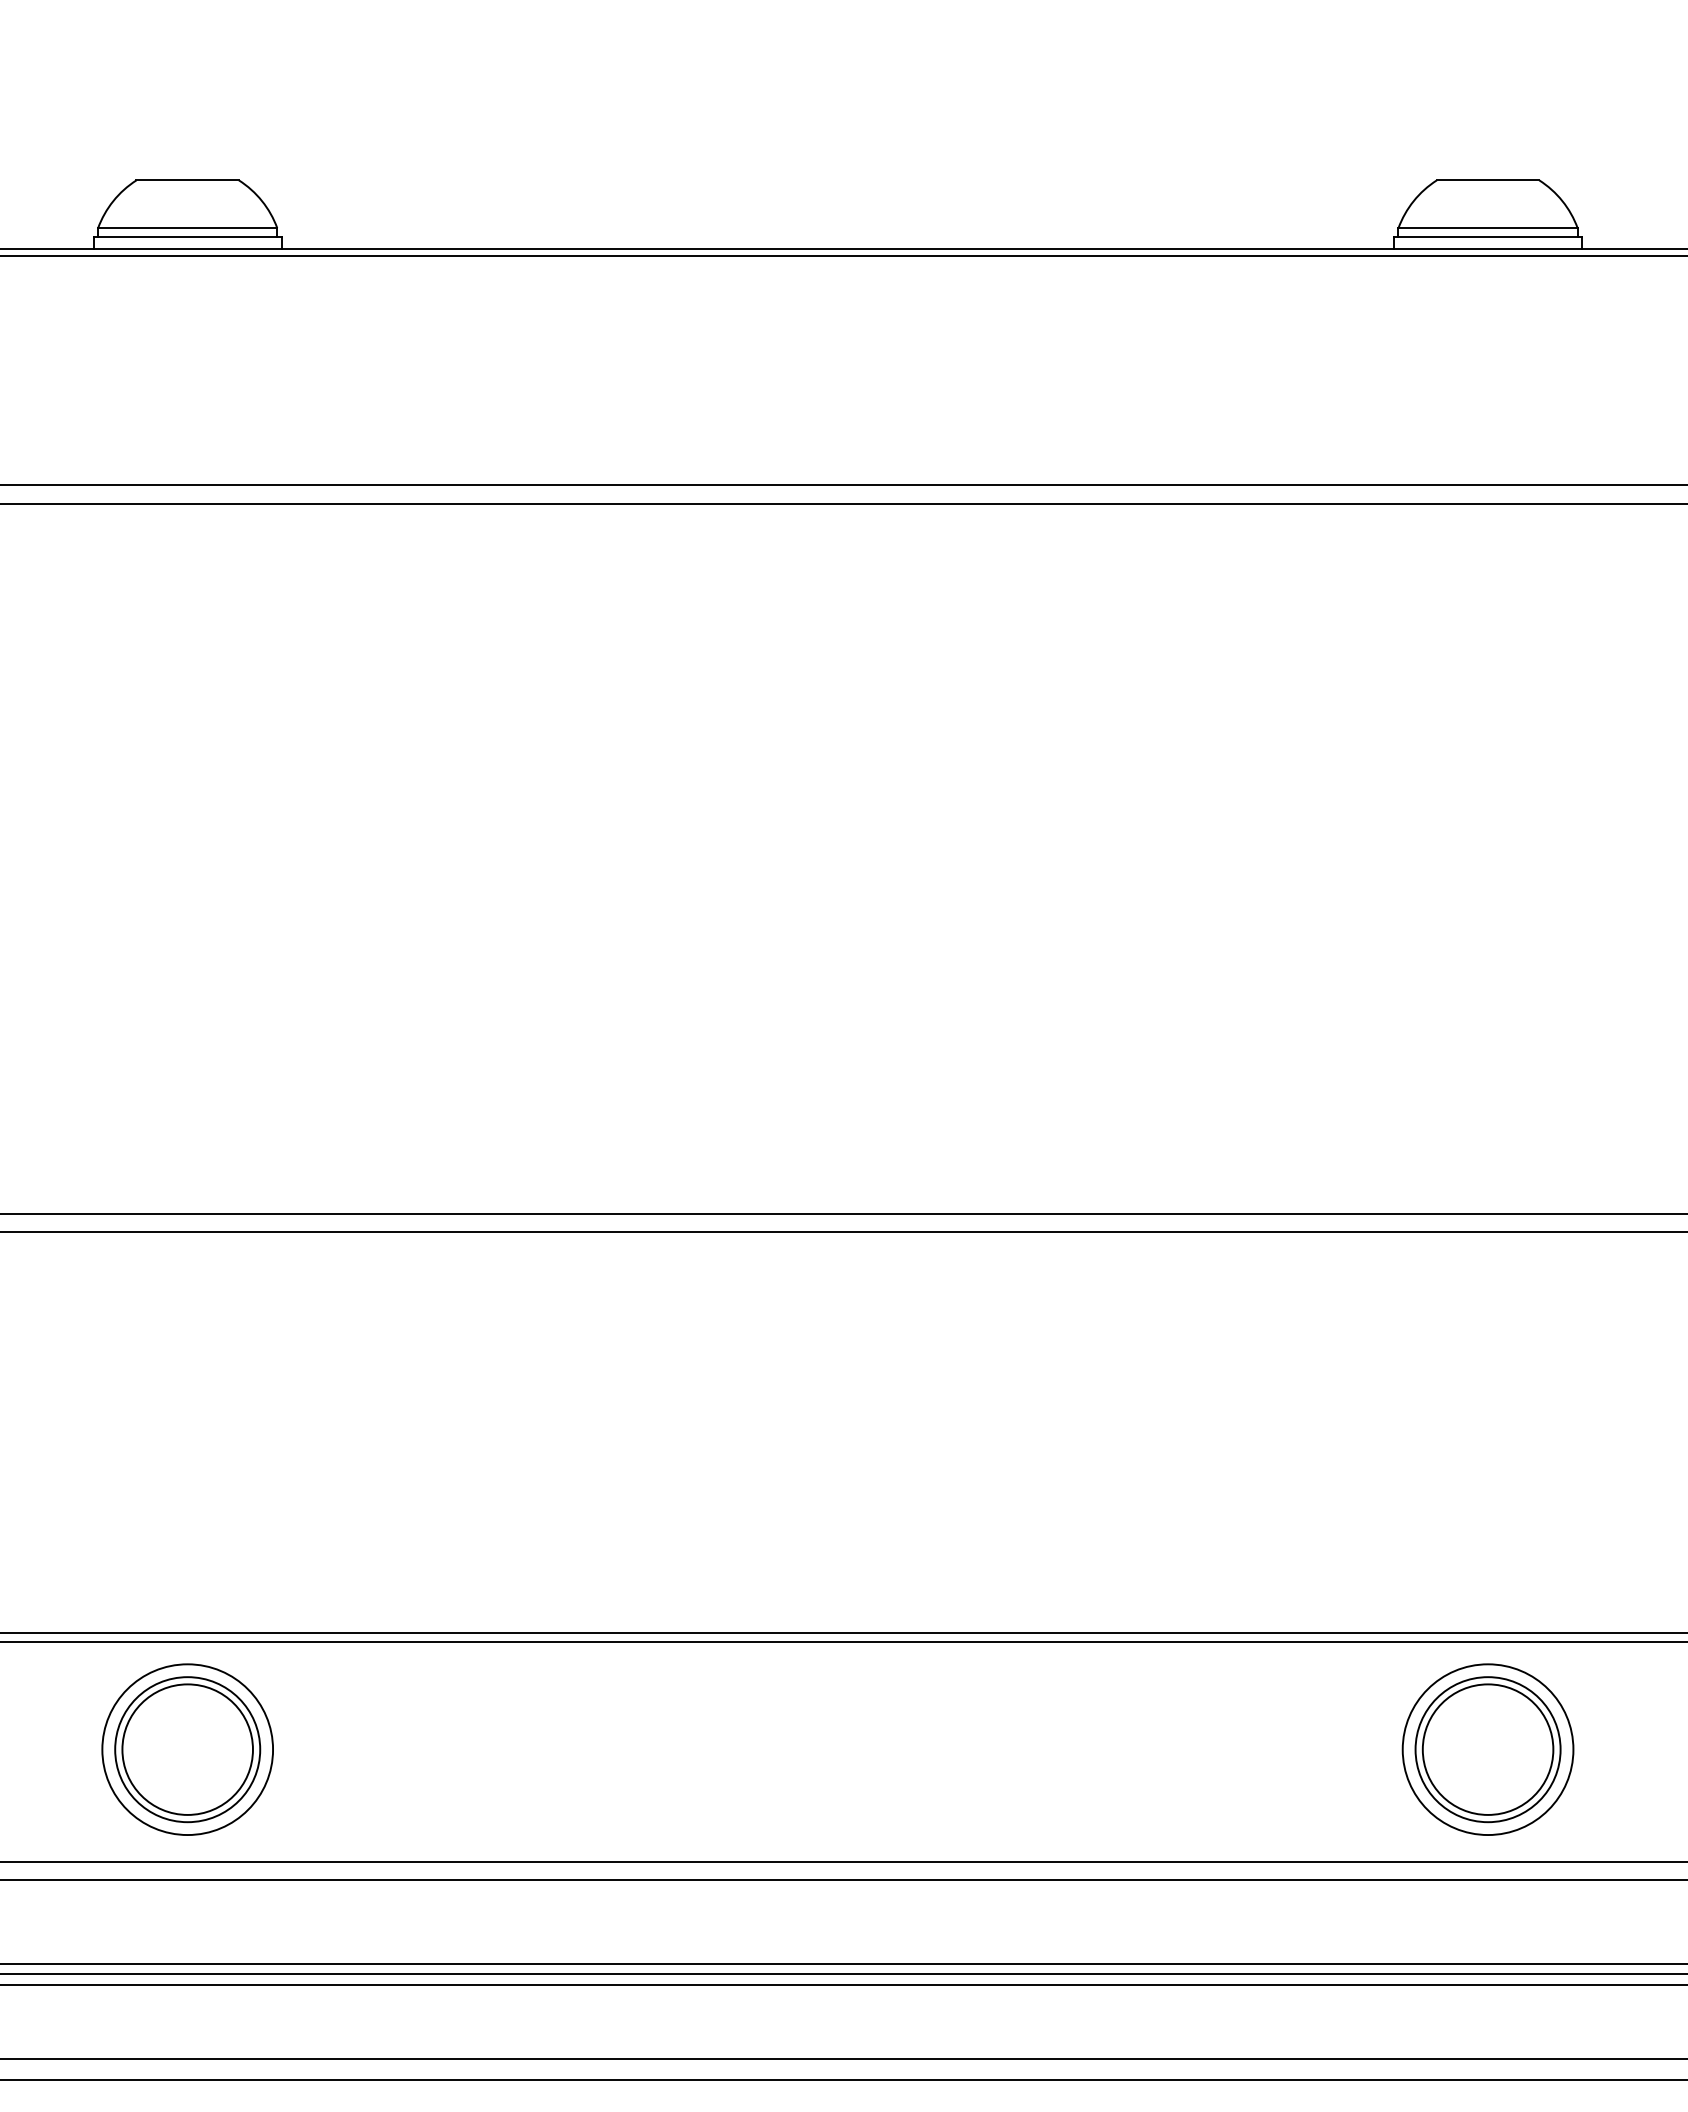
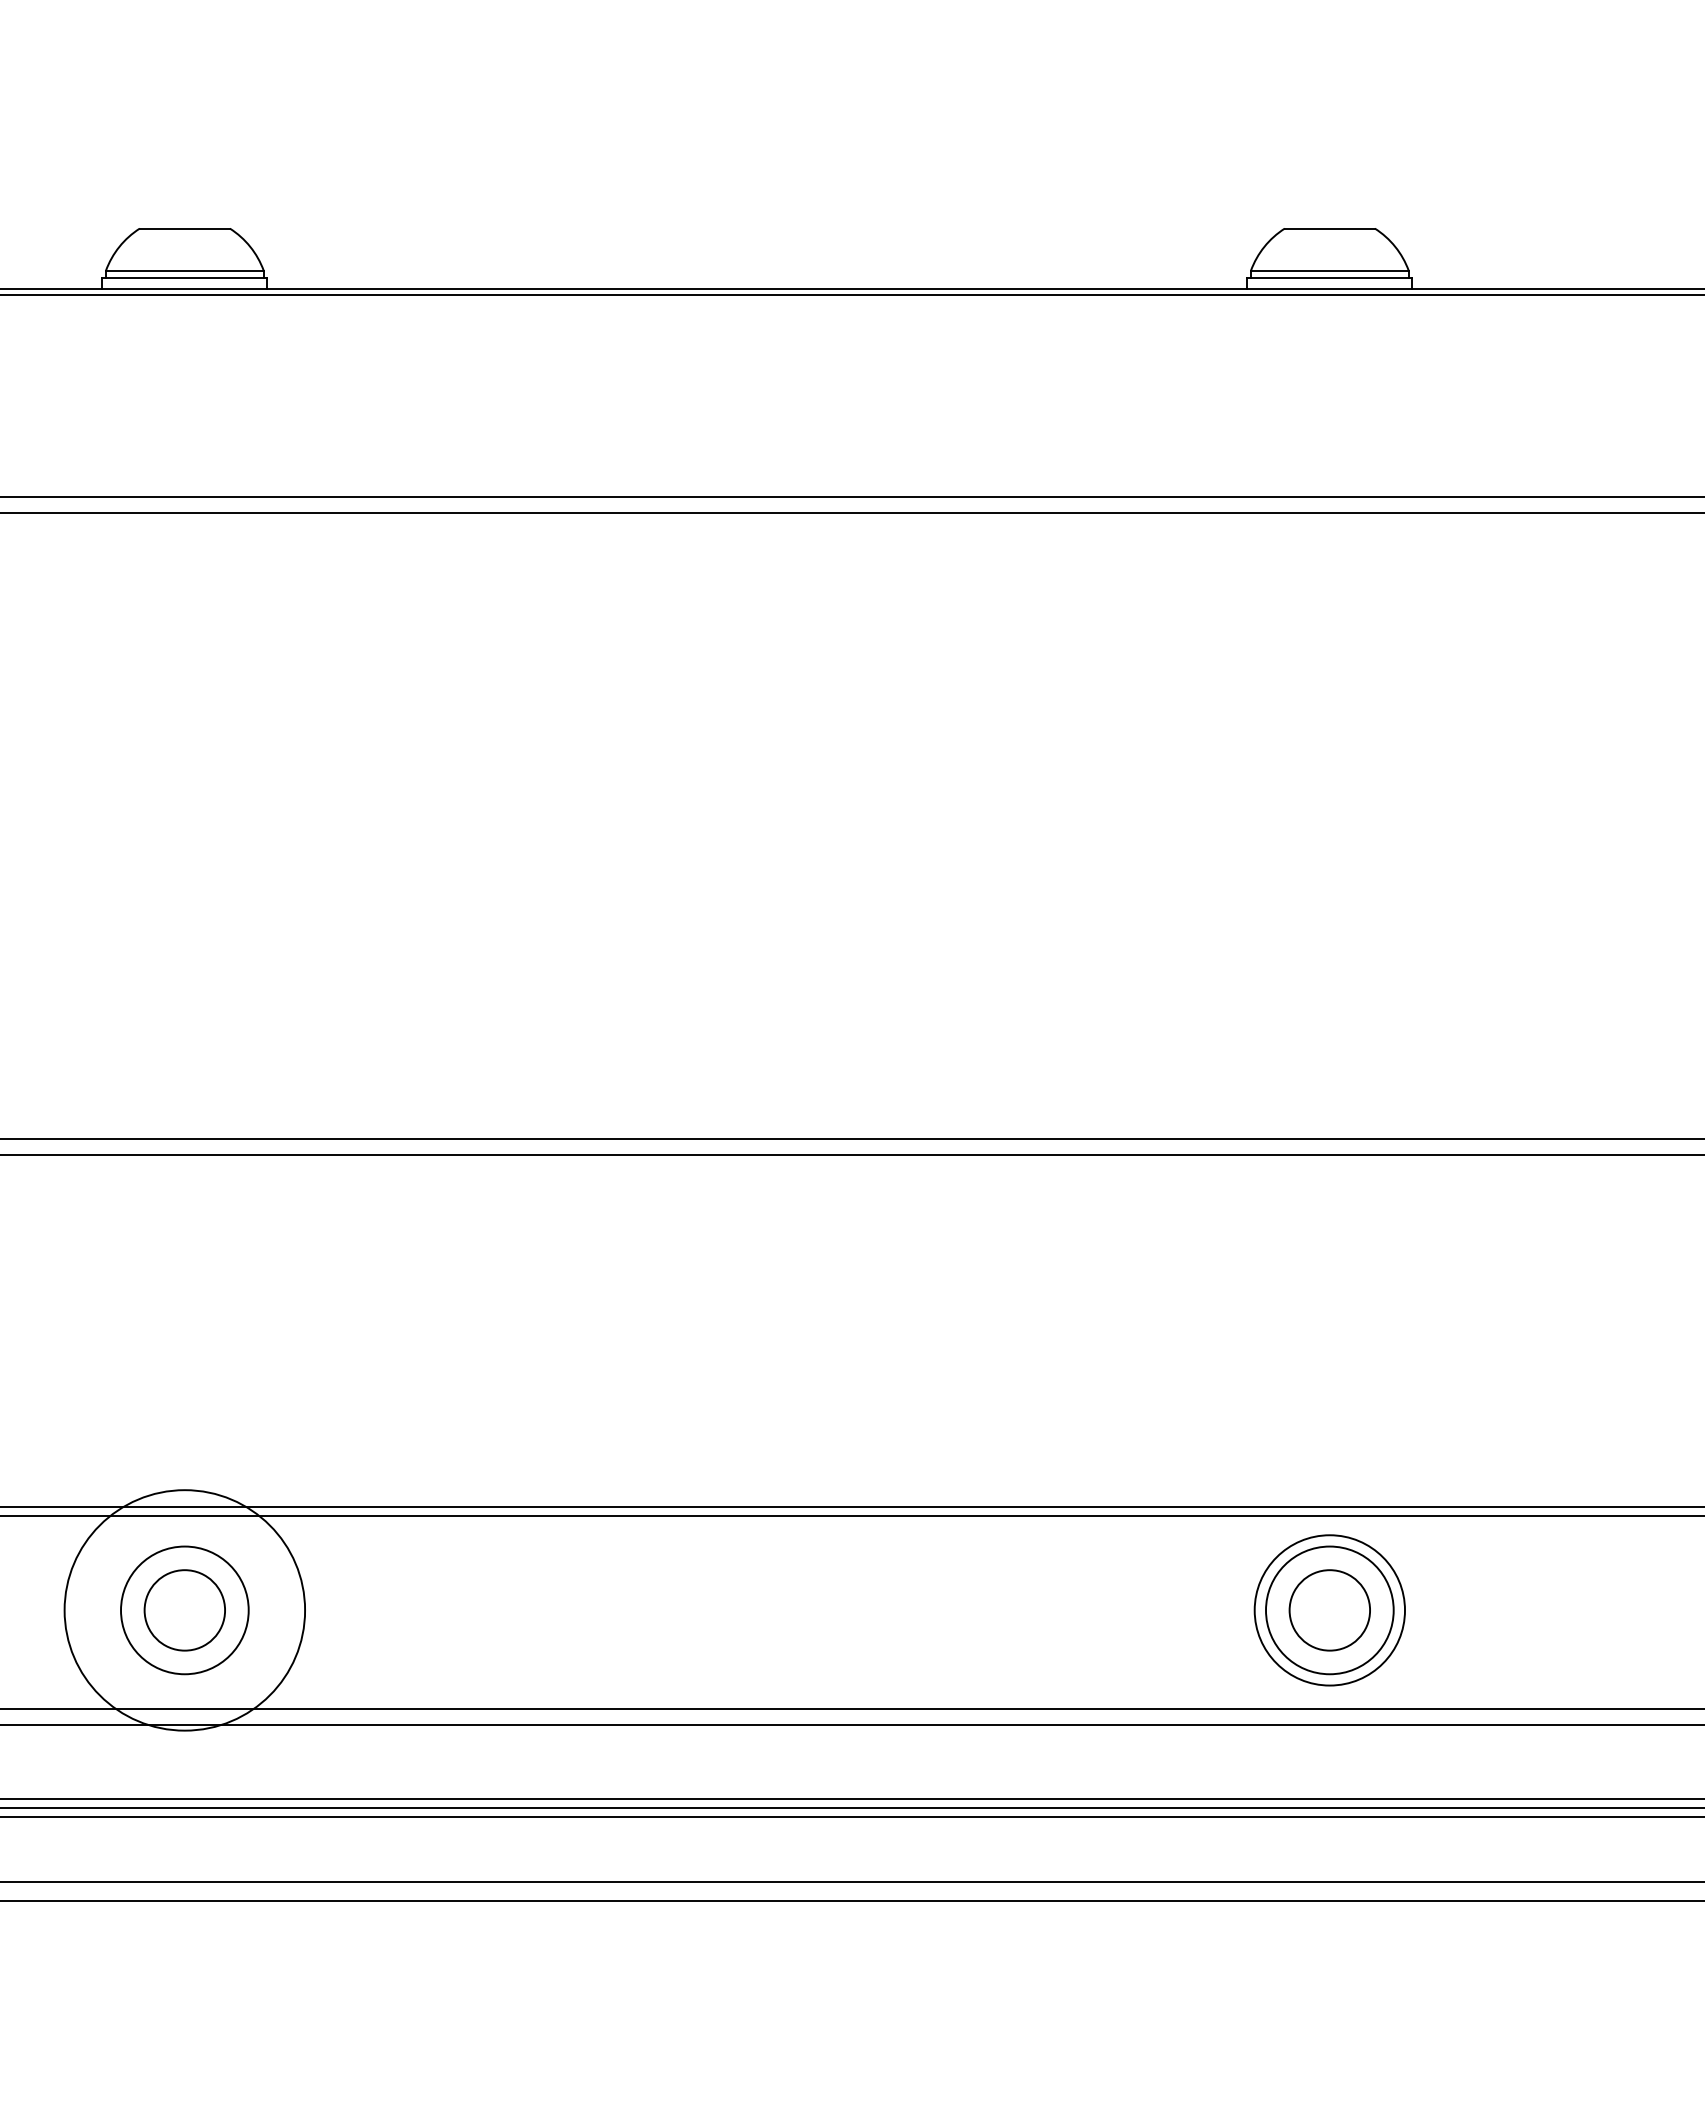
circle: (187, 1748) -> (184, 1609), size x0.7
circle: (1487, 1748) -> (1329, 1609), size x0.7
circle: (187, 1749) -> (184, 1610), size x1.6

